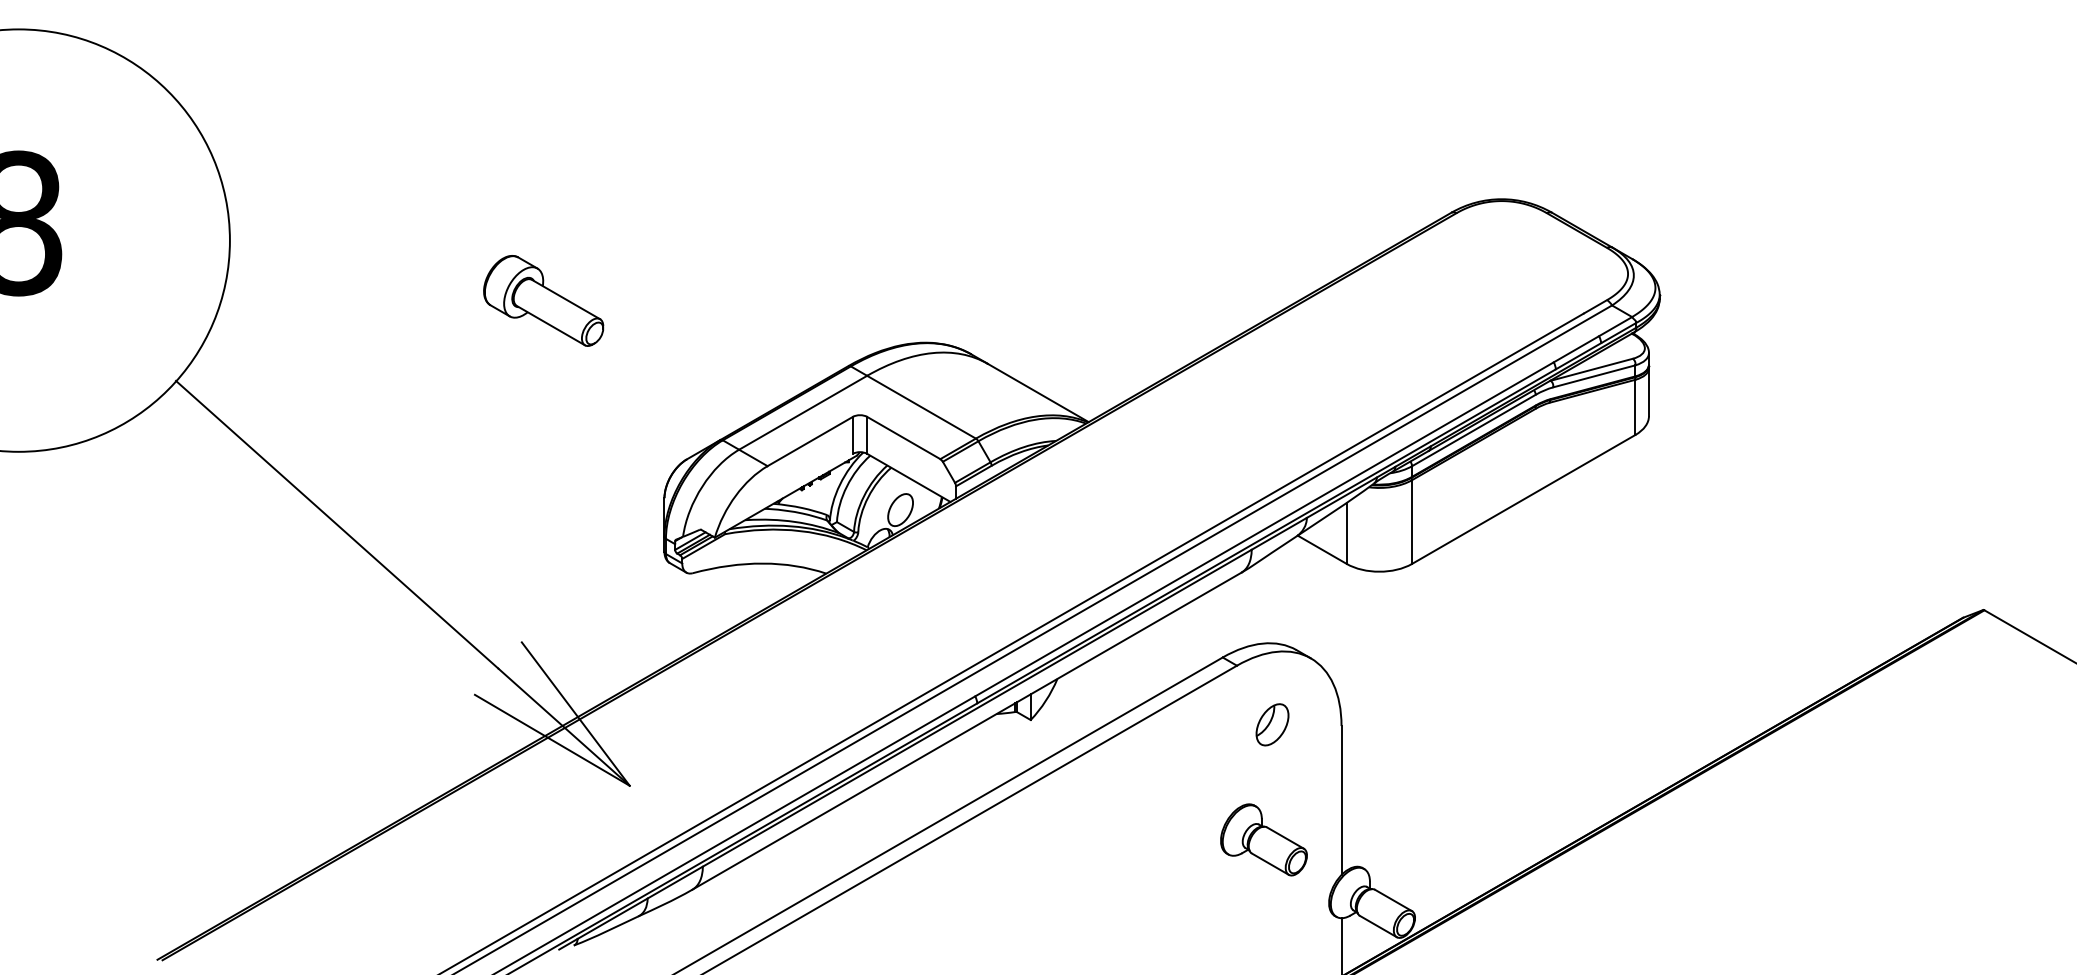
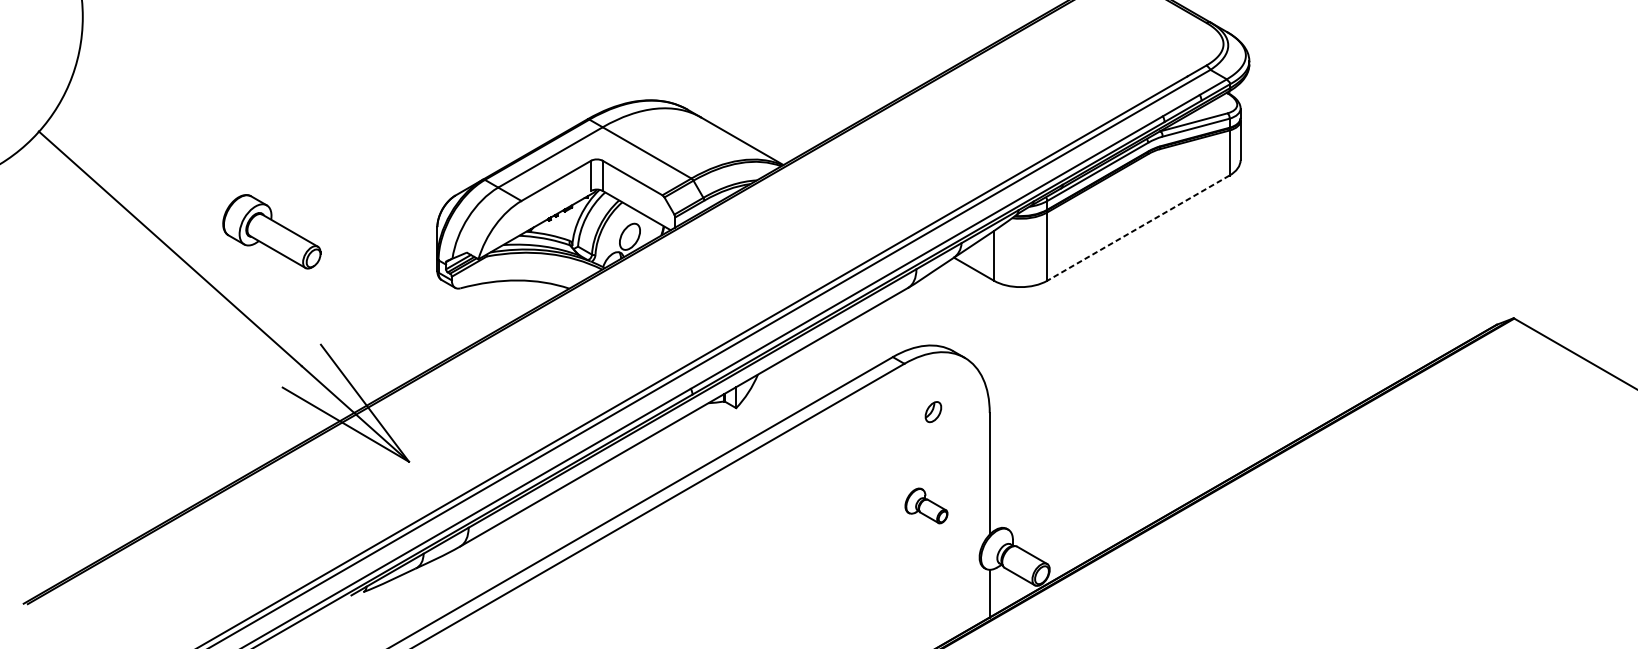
part: (543, 300) -> (271, 231), moved
line: (1523, 499) -> (1138, 228), solid -> dashed
part: (1272, 724) -> (933, 411), size x0.6
part: (1263, 839) -> (926, 505), size x0.6

